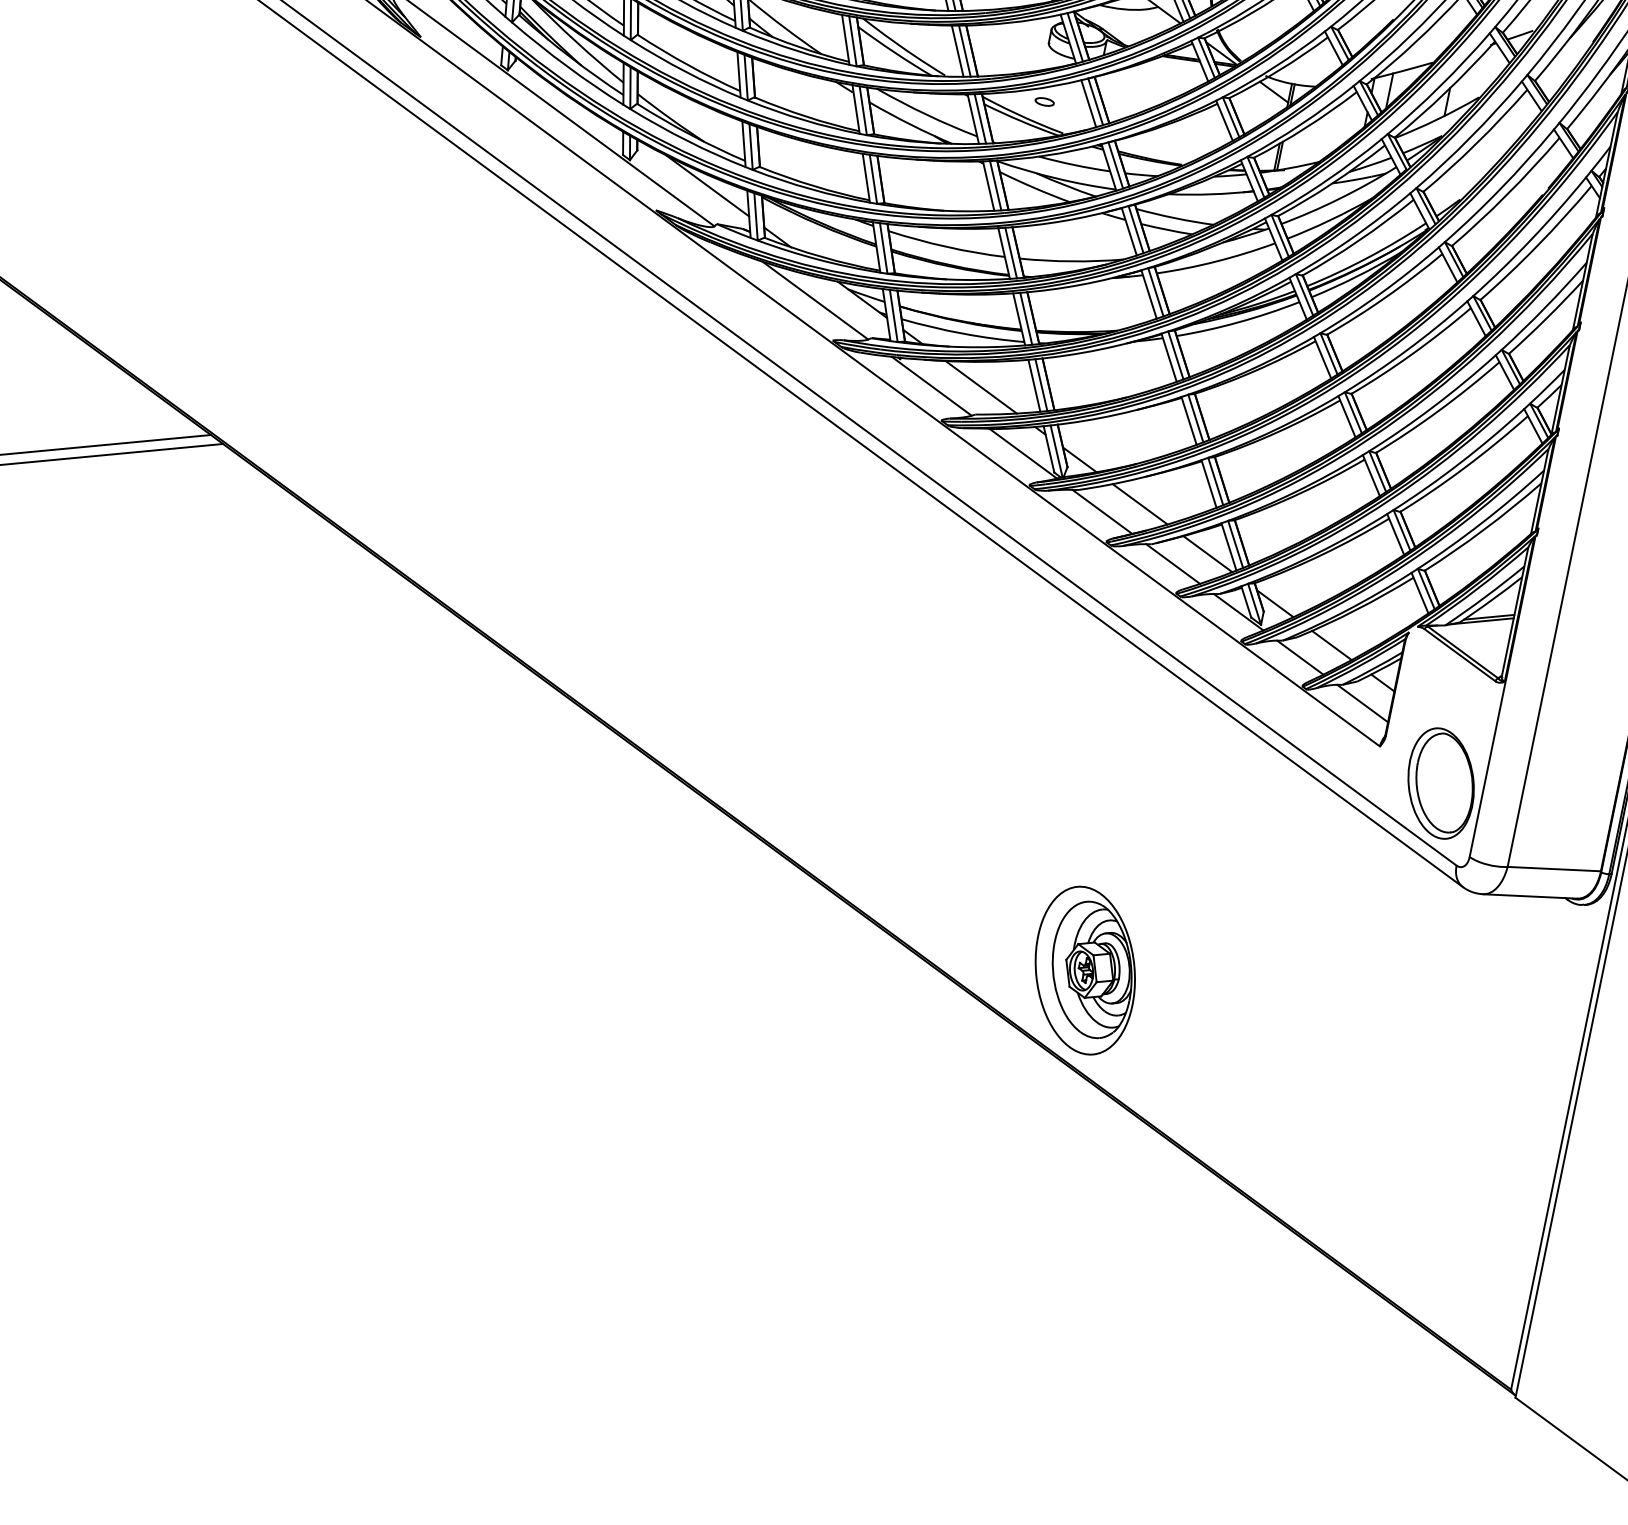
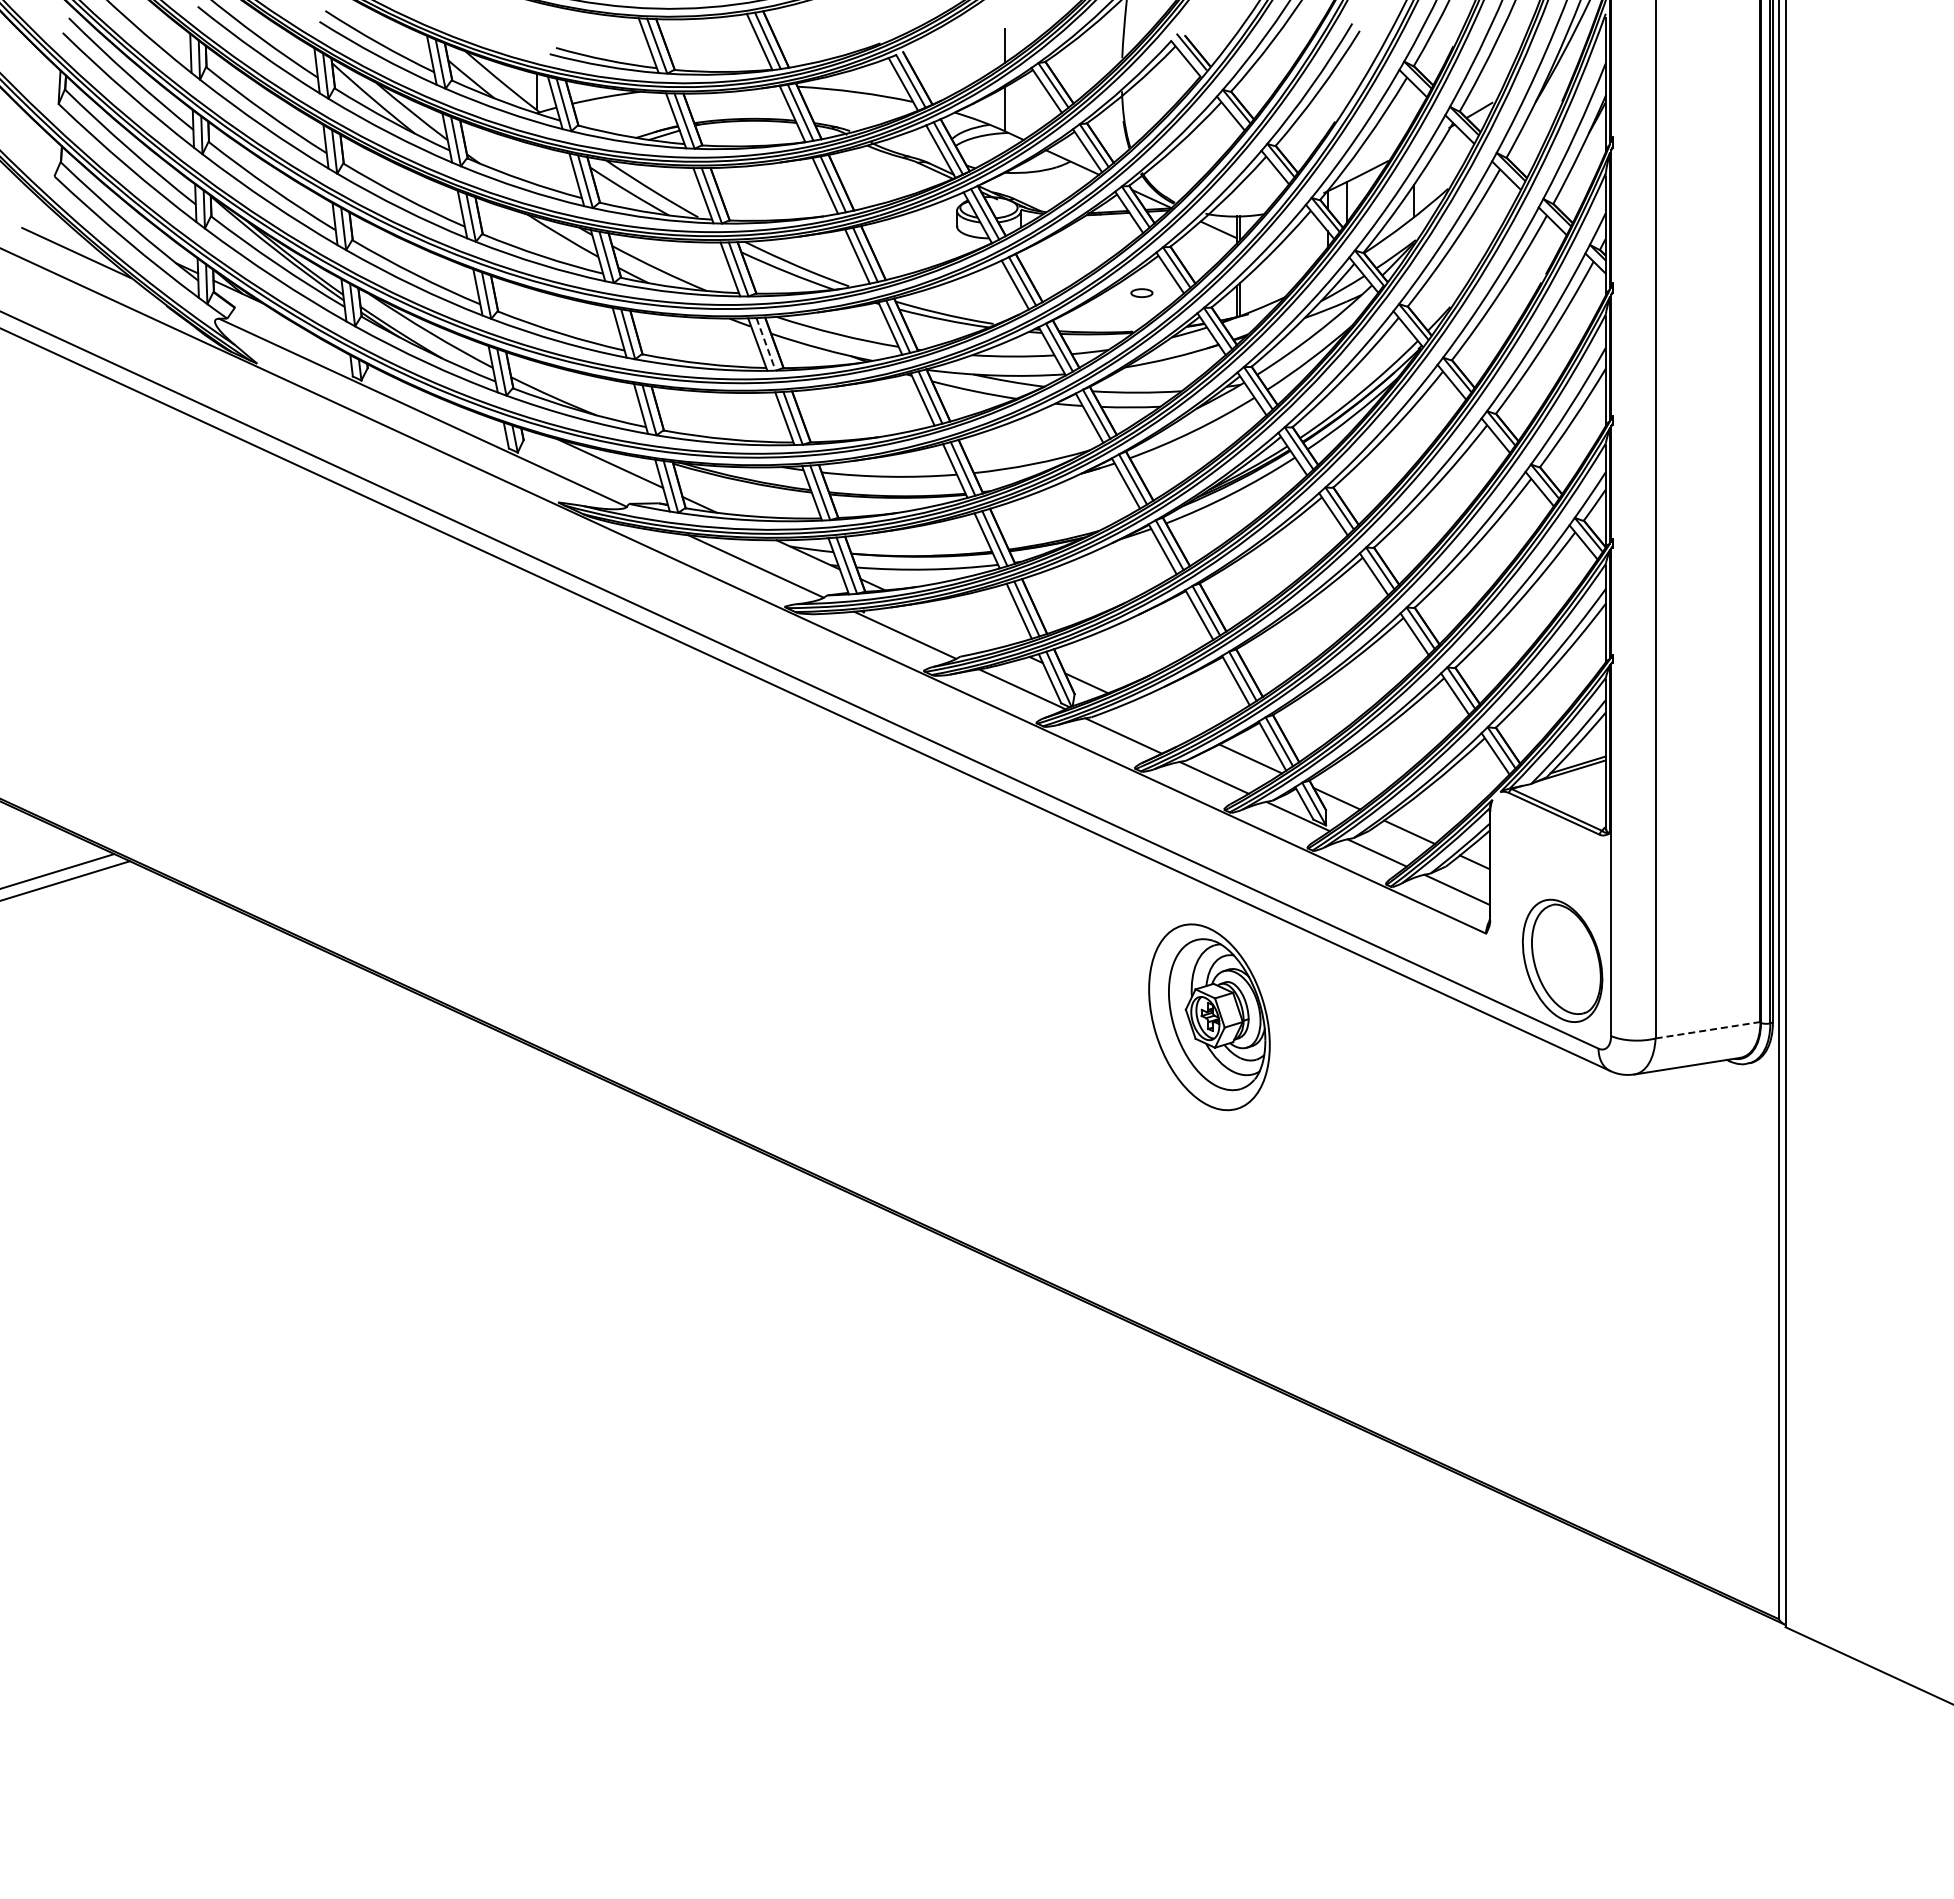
part: (1044, 101) -> (1141, 292), moved
line: (863, 110) -> (766, 344), solid -> dashed
line: (981, 387) -> (960, 625), removed
line: (1139, 503) -> (1163, 718), removed
line: (1553, 869) -> (1707, 1030), solid -> dashed
part: (1085, 970) -> (1209, 1017), moved

